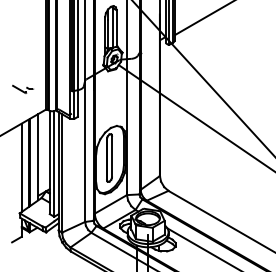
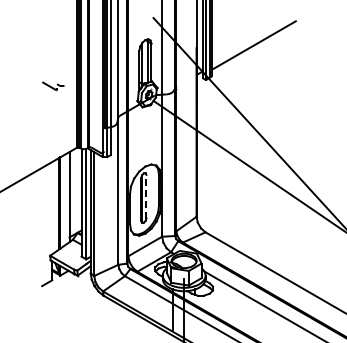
part: (22, 89) -> (53, 86), moved
line: (111, 156) -> (146, 196), solid -> dashed
line: (22, 168) -> (52, 208), removed

